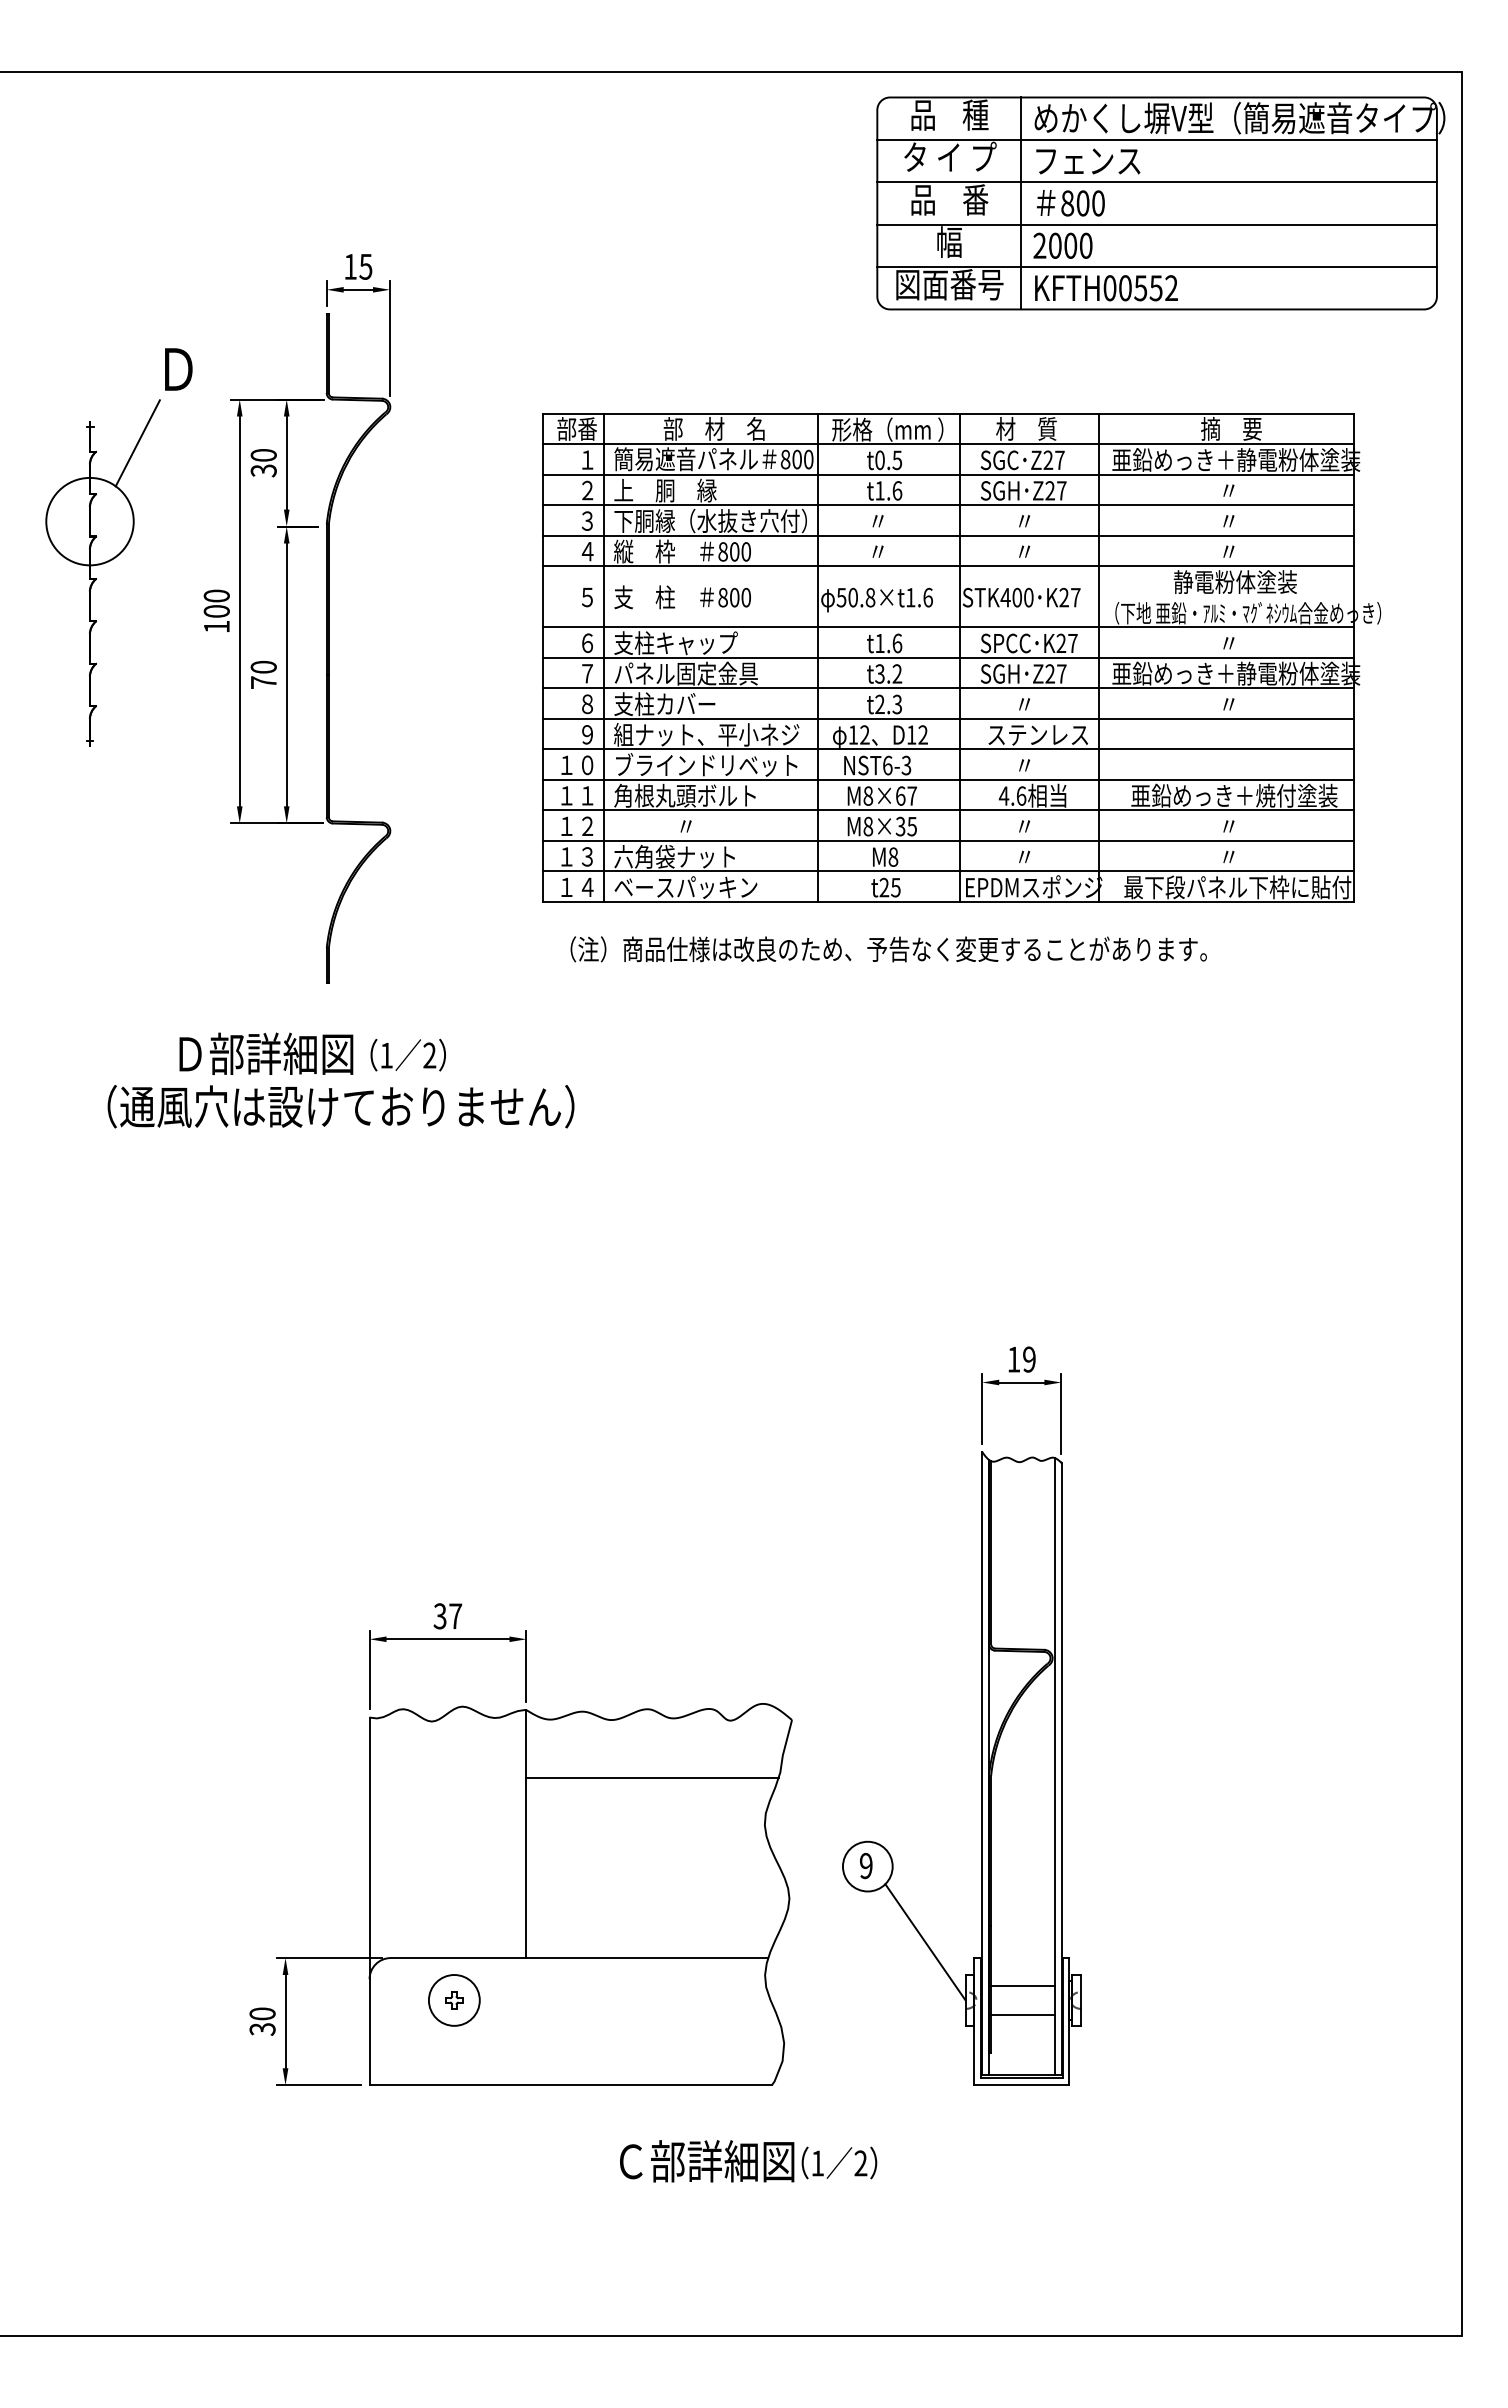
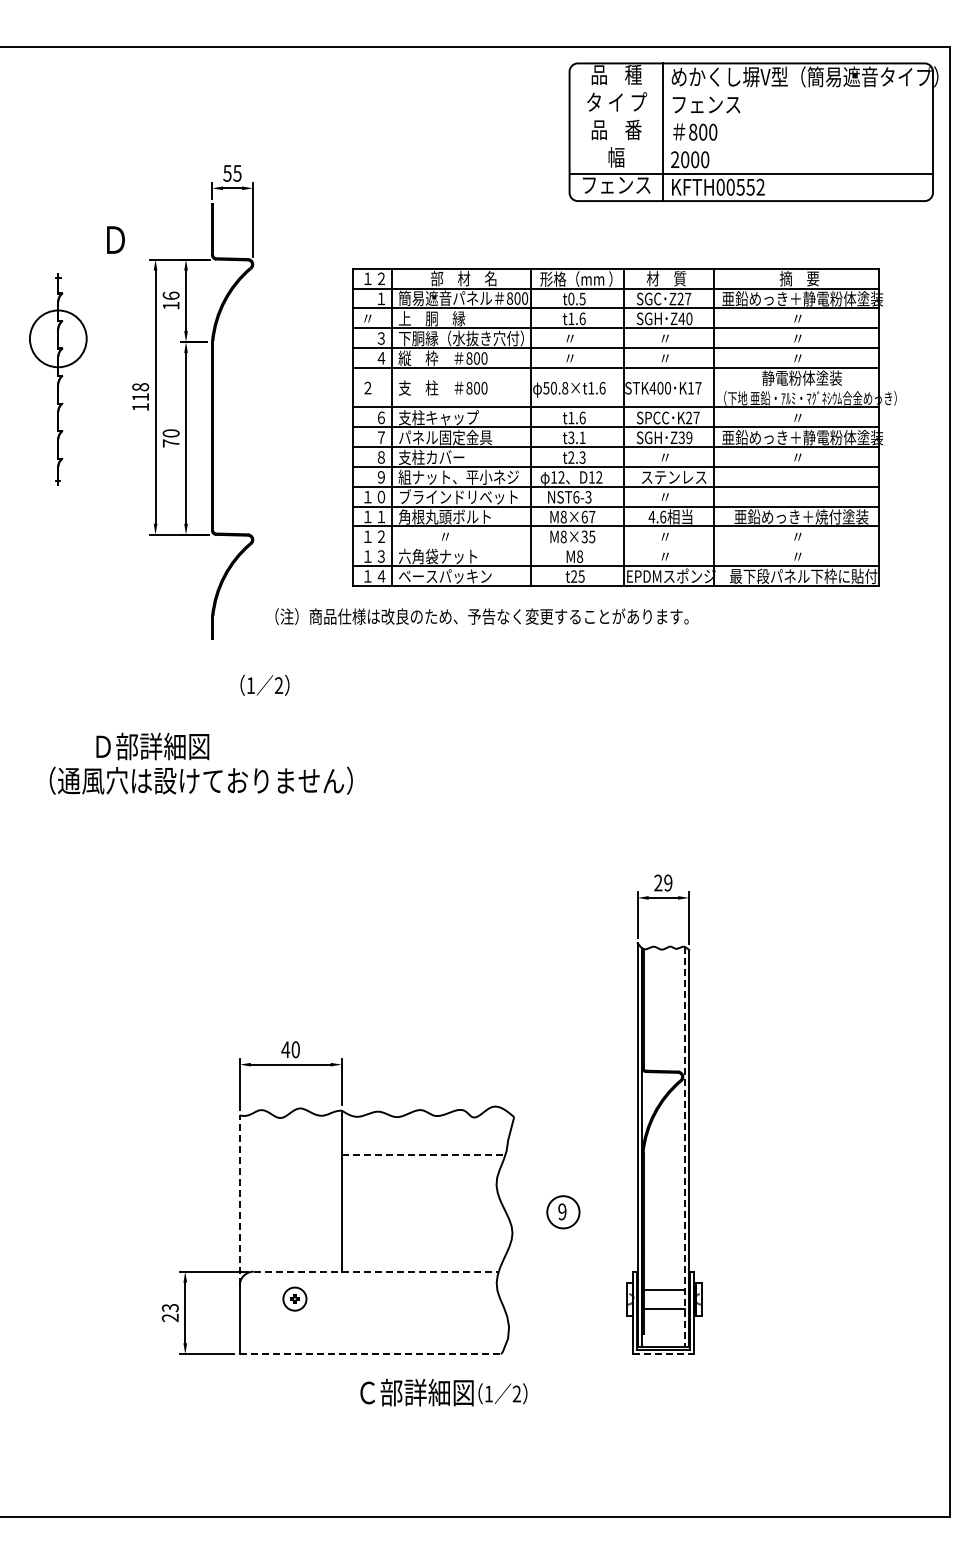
line: (1155, 139) -> (750, 90), removed
line: (1155, 182) -> (750, 118), removed
line: (1155, 225) -> (750, 146), removed
text: (350, 266) -> (227, 173), 15 -> 55
text: (949, 285) -> (616, 185), 図面番号 -> フェンス
text: (576, 428) -> (374, 278), 部番 -> １２
line: (136, 444) -> (88, 288), removed
text: (262, 462) -> (170, 300), 30 -> 16
text: (576, 490) -> (374, 318), ２ -> 〃
text: (1055, 490) -> (685, 318), Z27 -> Z40
text: (576, 596) -> (374, 387), ５ -> ２
text: (1063, 596) -> (690, 387), K27 -> K17
text: (216, 604) -> (140, 392), 100 -> 118
text: (897, 673) -> (582, 437), t3.2 -> t3.1
text: (1055, 673) -> (685, 437), Z27 -> Z39
line: (948, 841) -> (615, 546), removed
text: (887, 949) -> (481, 616), moved
text: (339, 1080) -> (200, 763), moved
text: (1014, 1358) -> (658, 882), 19 -> 29
text: (447, 1615) -> (290, 1049), 37 -> 40
line: (1054, 1766) -> (684, 1147), solid -> dashed
line: (652, 1777) -> (423, 1154), solid -> dashed
line: (369, 1848) -> (239, 1200), solid -> dashed
line: (924, 1942) -> (600, 1261), removed
line: (579, 1957) -> (376, 1271), solid -> dashed
part: (453, 1999) -> (294, 1298), size x0.7
text: (262, 2020) -> (170, 1312), 30 -> 23
line: (570, 2085) -> (370, 1354), solid -> dashed
line: (1021, 2085) -> (663, 1354), solid -> dashed
text: (747, 2161) -> (443, 1392), moved

